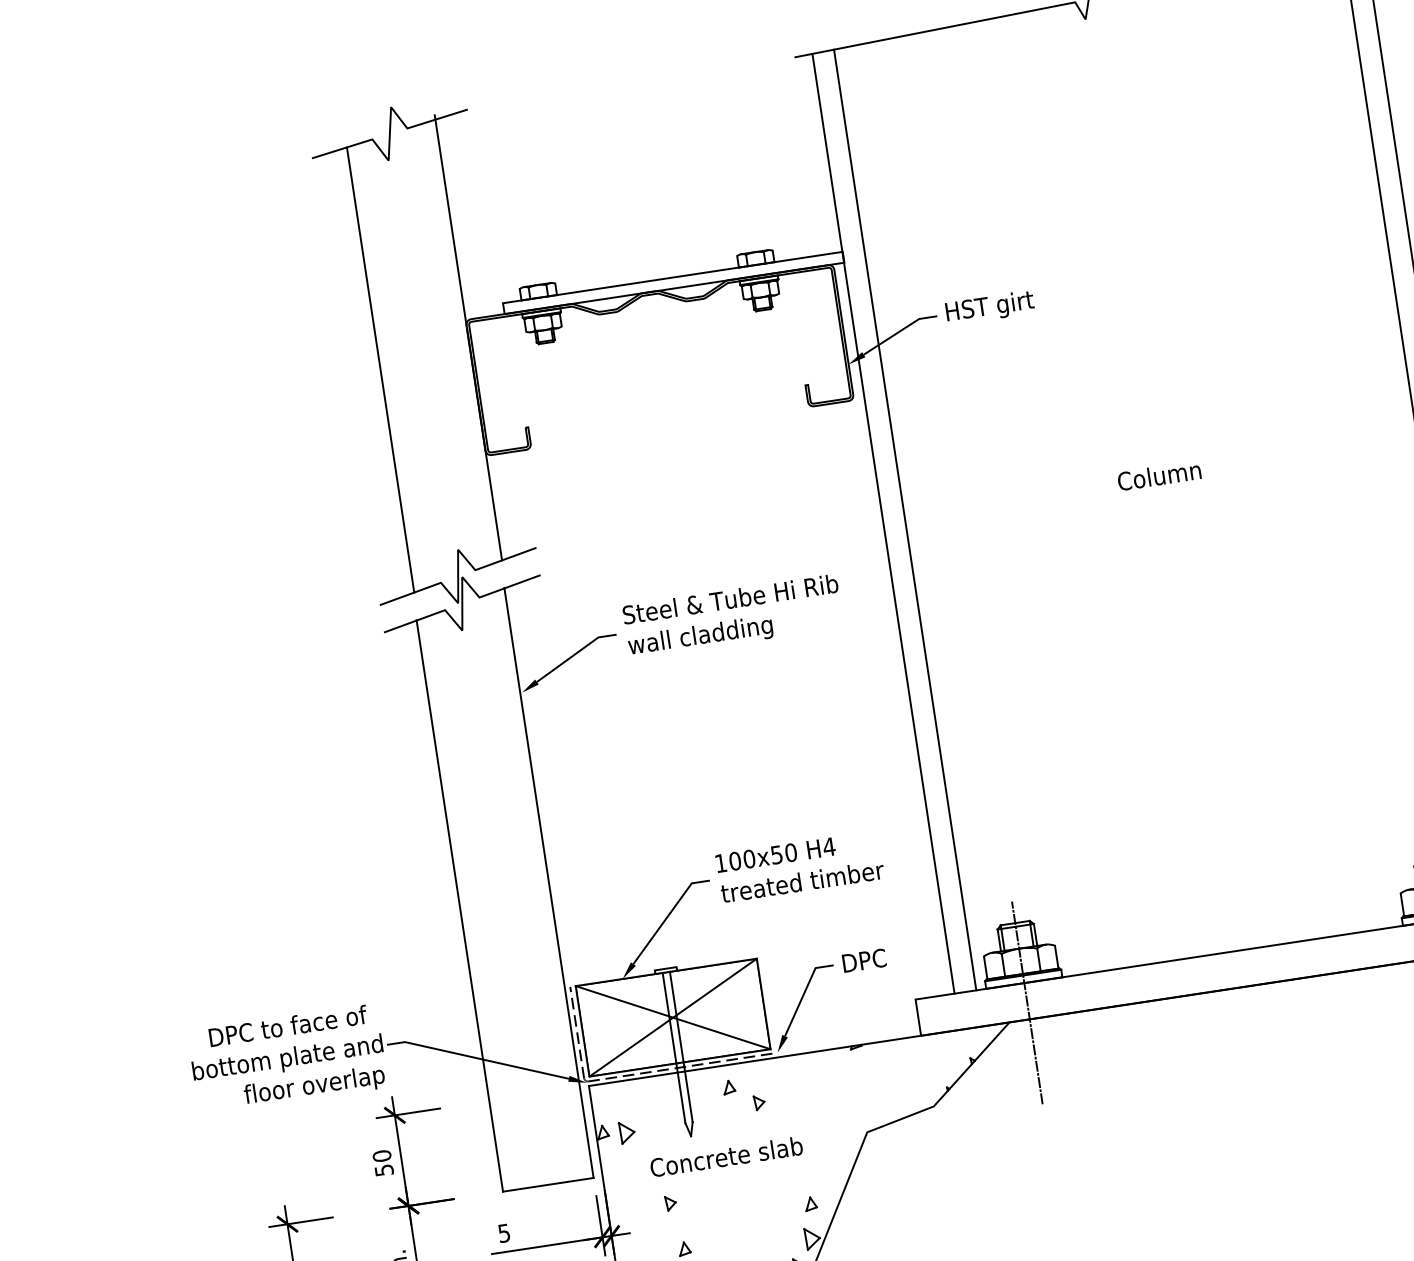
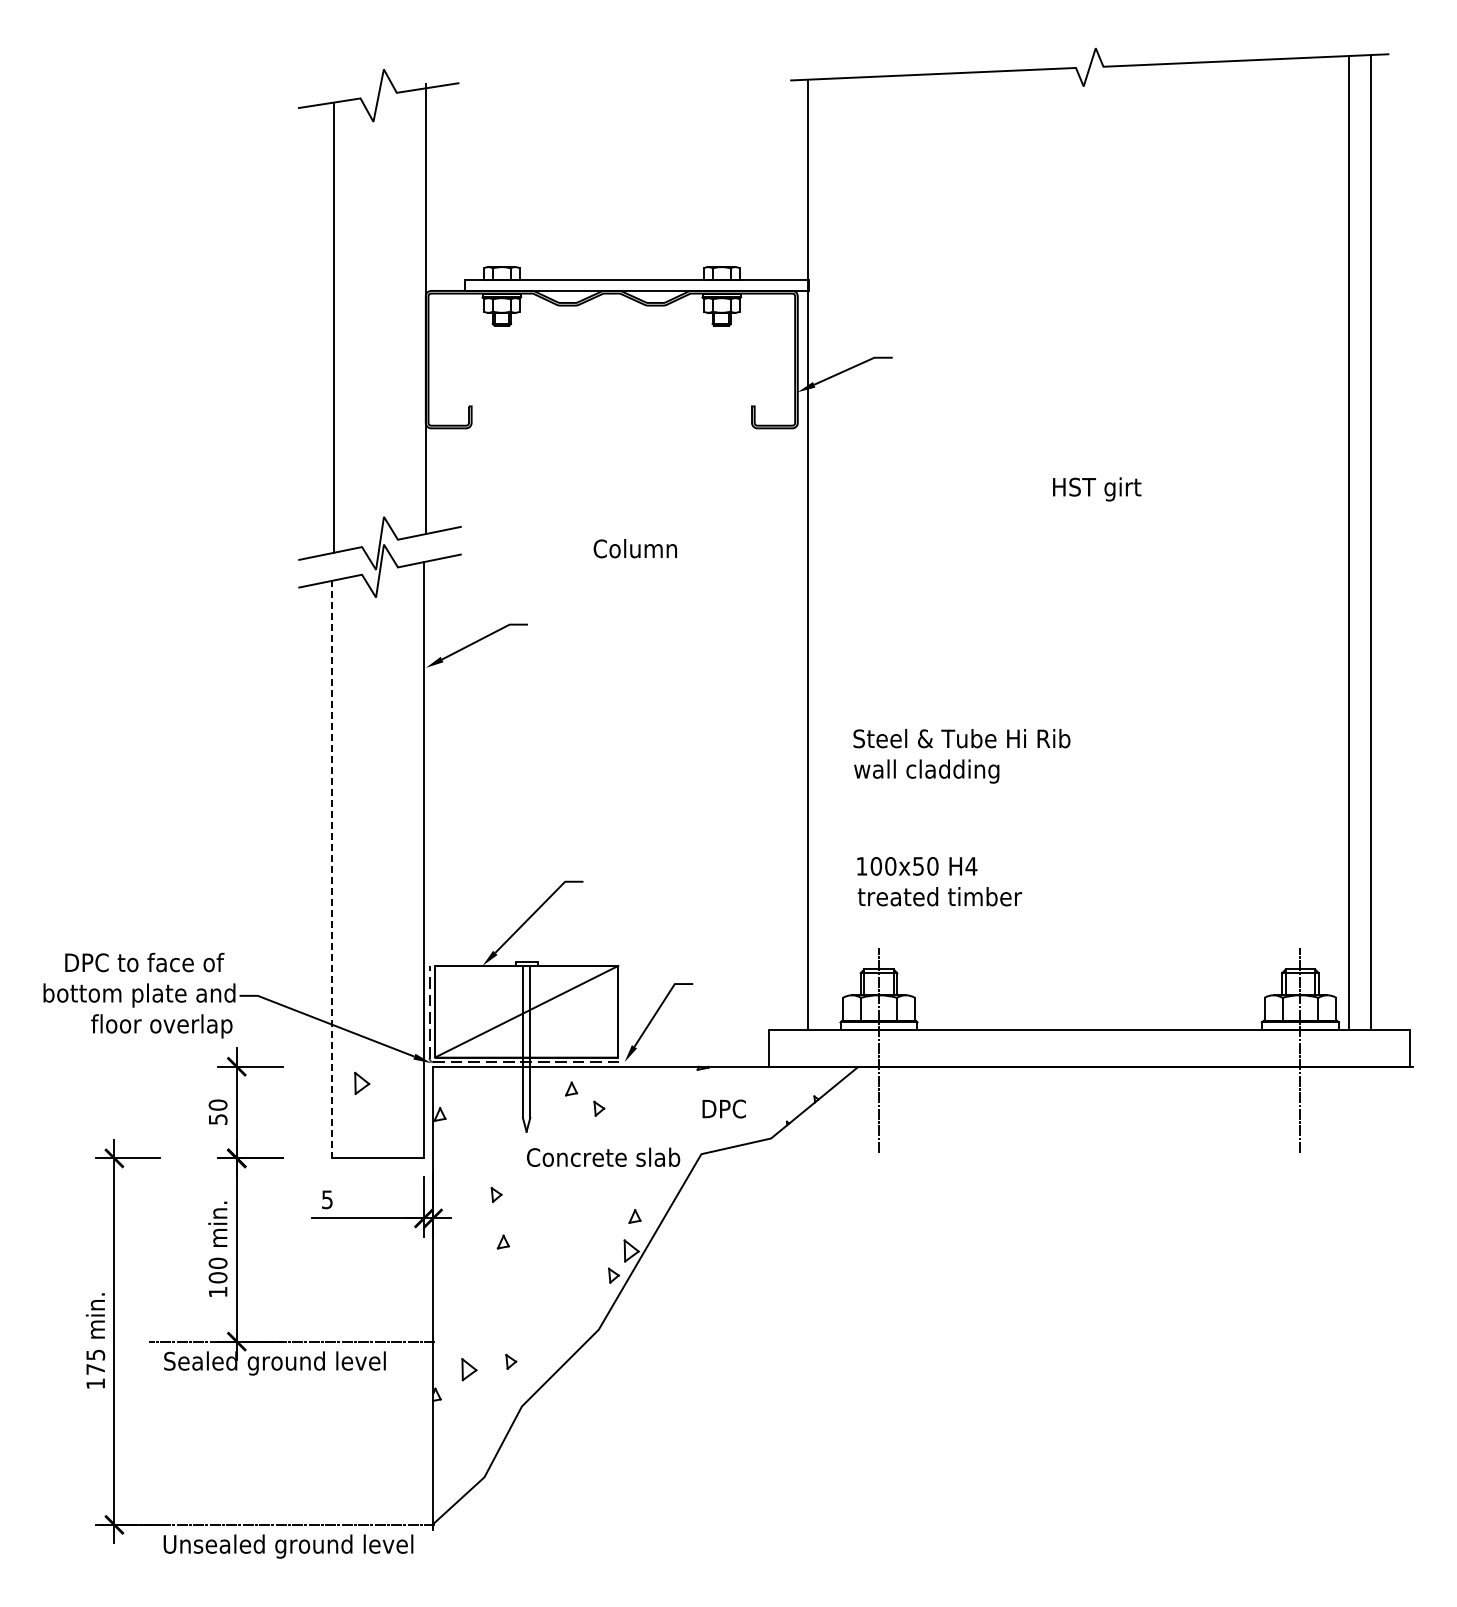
text: (990, 307) -> (1097, 489), moved
text: (1158, 475) -> (634, 548), moved
line: (905, 520) -> (830, 554), removed
text: (732, 616) -> (961, 756), moved
text: (799, 866) -> (939, 881), moved
line: (459, 906) -> (332, 869), solid -> dashed
text: (863, 960) -> (723, 1108), moved
line: (673, 1017) -> (526, 1011), removed
part: (627, 1131) -> (362, 1082), moved
text: (726, 1155) -> (603, 1156), moved

